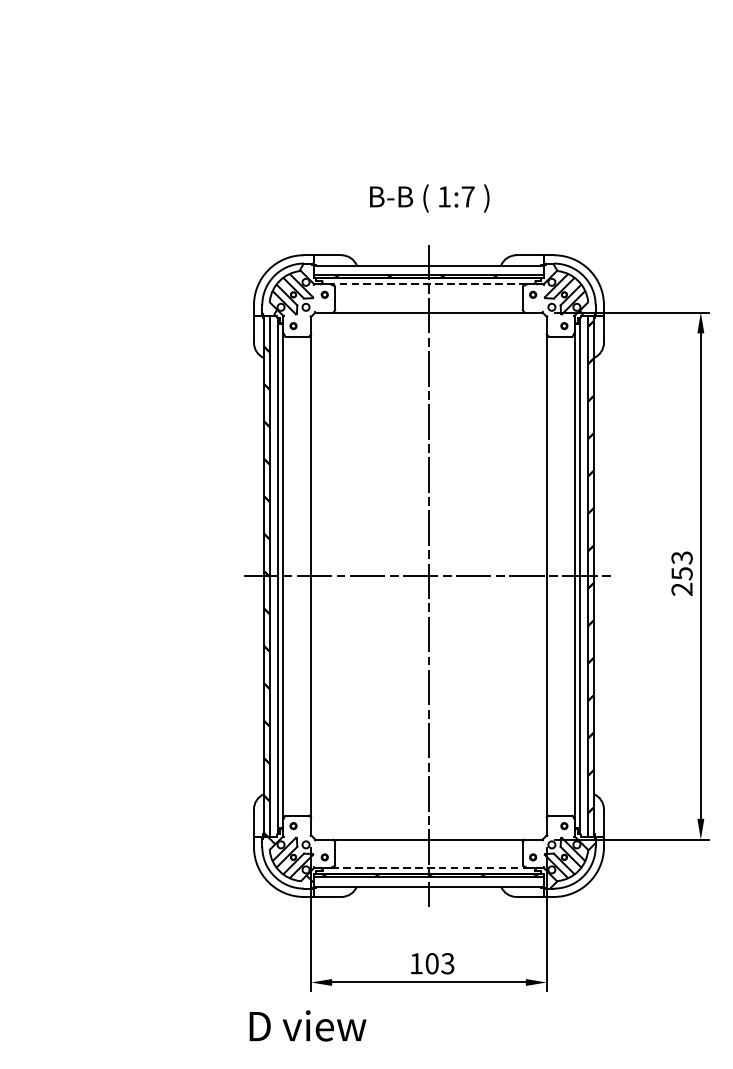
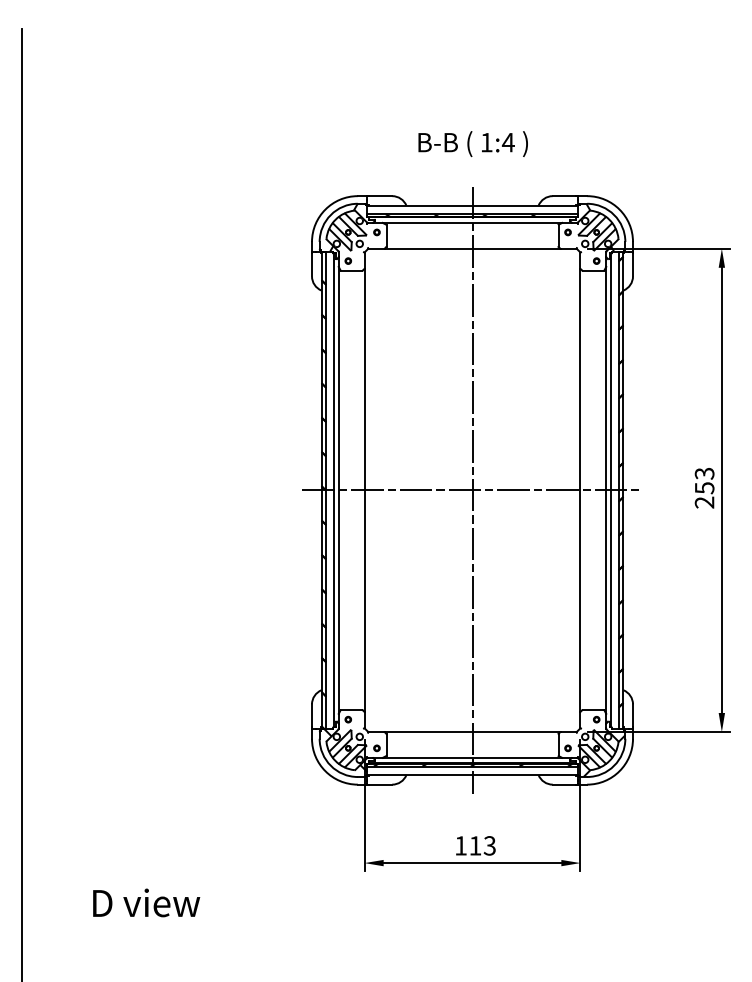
text: (467, 196) -> (507, 142), 1:7 -> 1:4
line: (428, 283) -> (472, 222), dashed -> solid
line: (428, 867) -> (472, 757), dashed -> solid
text: (432, 963) -> (475, 845), 103 -> 113
text: (307, 1025) -> (146, 902), moved

